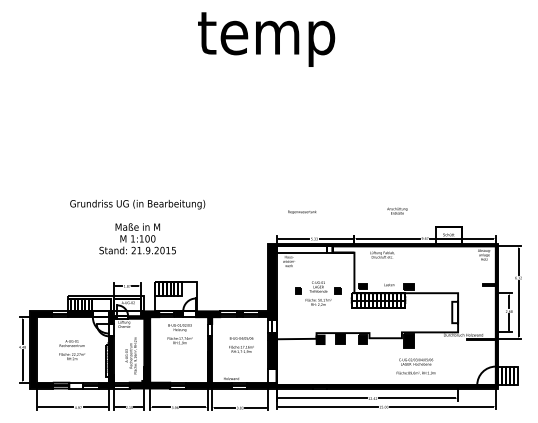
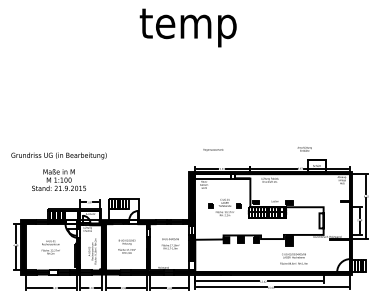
text: (397, 210) -> (304, 148), moved
text: (137, 226) -> (58, 171), moved
text: (179, 334) -> (126, 247), moved

